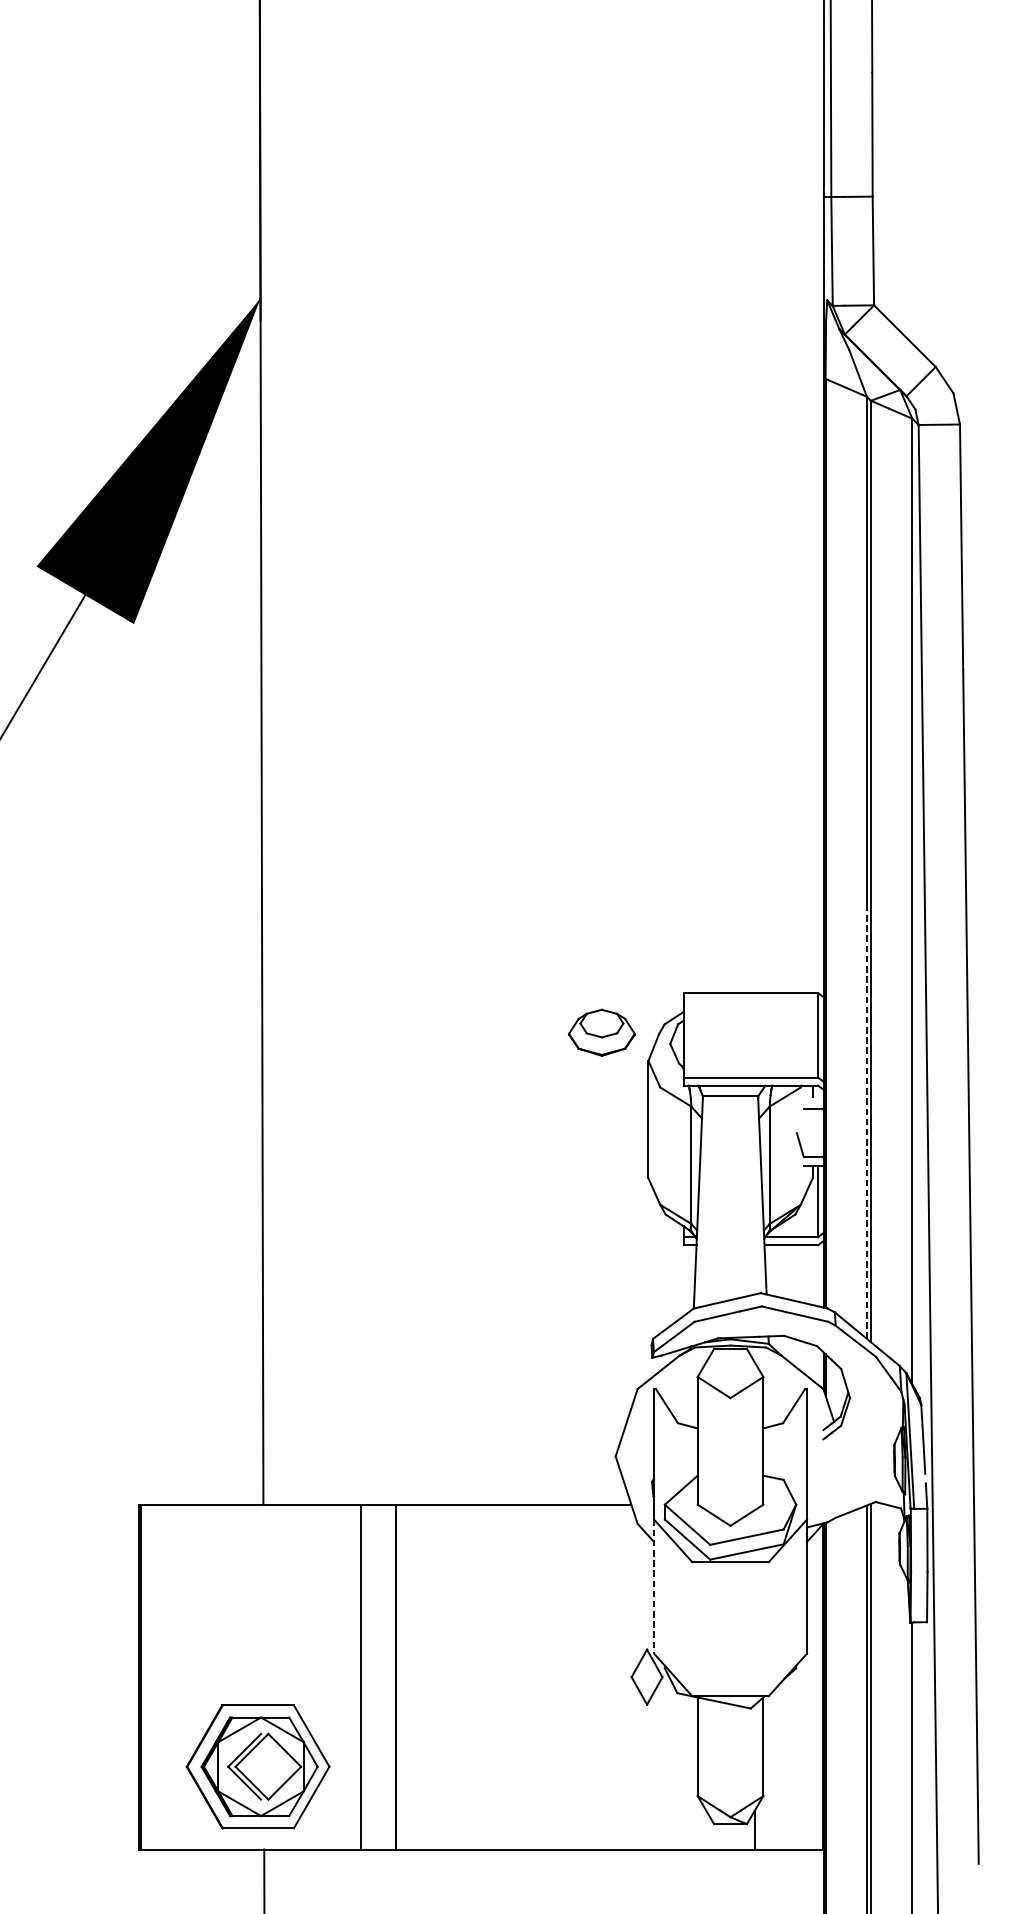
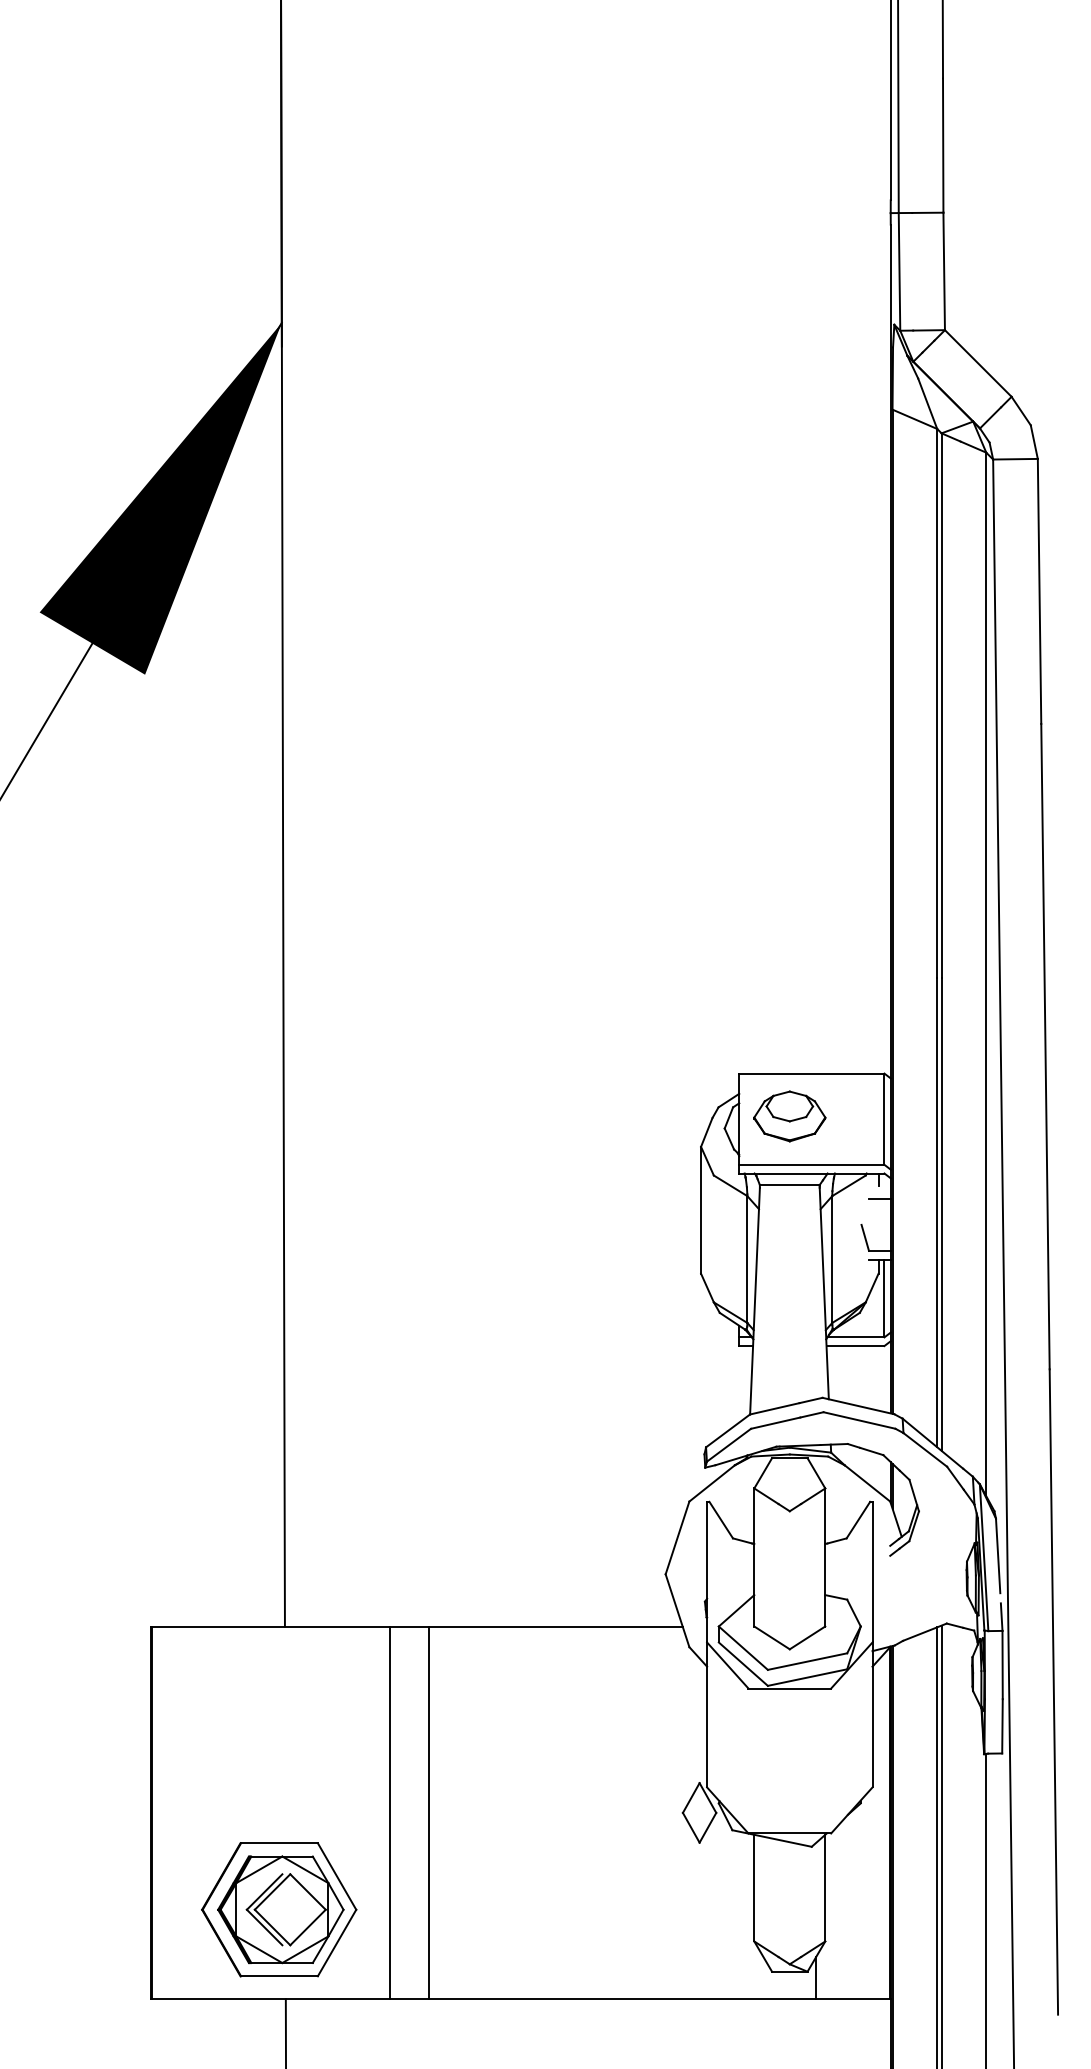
part: (601, 1032) -> (789, 1116), moved
line: (867, 1121) -> (937, 1212), dashed -> solid
line: (654, 1587) -> (707, 1715), dashed -> solid

